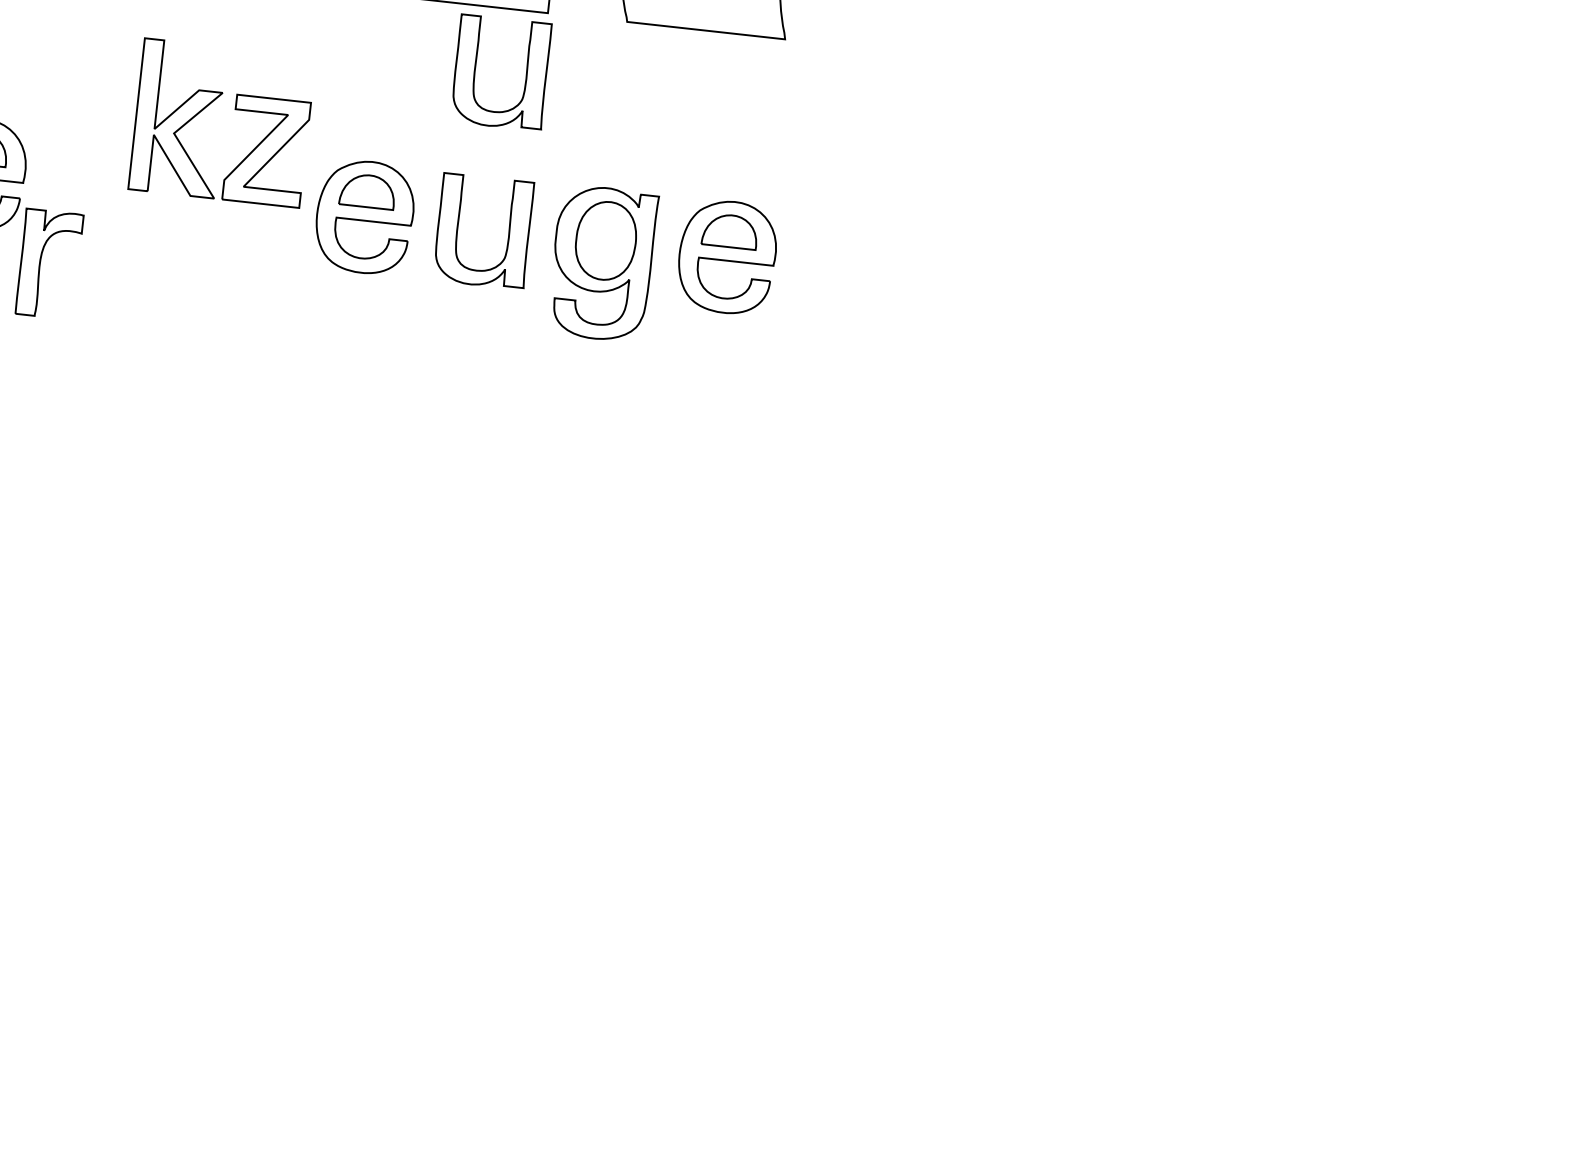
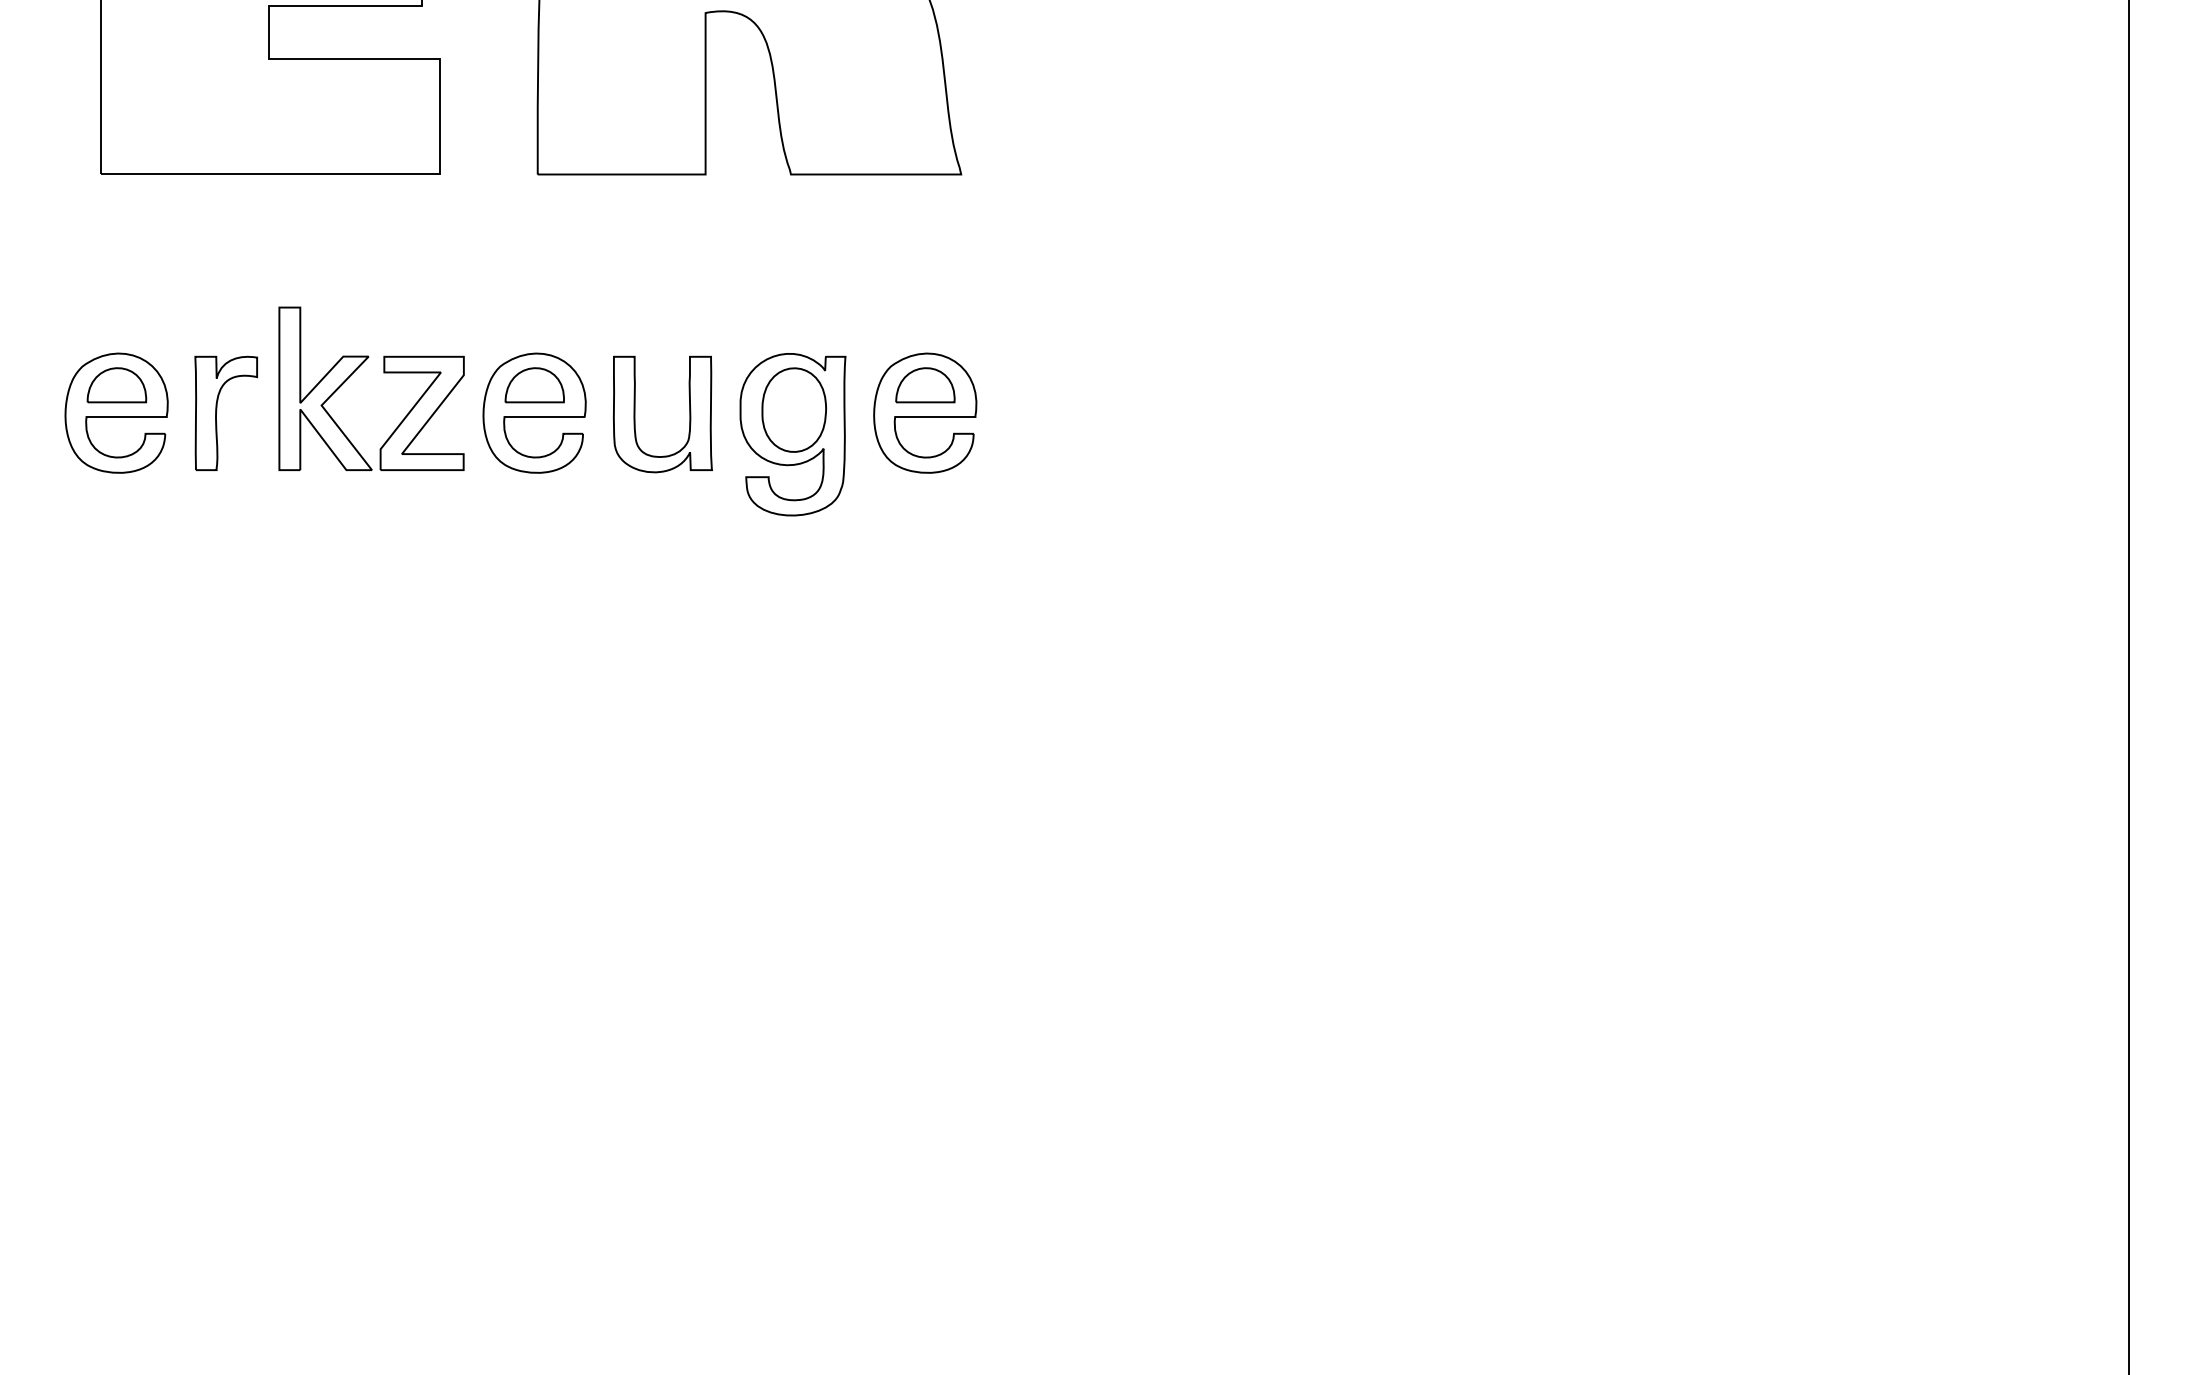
part: (475, 70) -> (635, 243), removed
part: (234, 110) -> (383, 373), moved
part: (41, 260) -> (217, 410), moved

